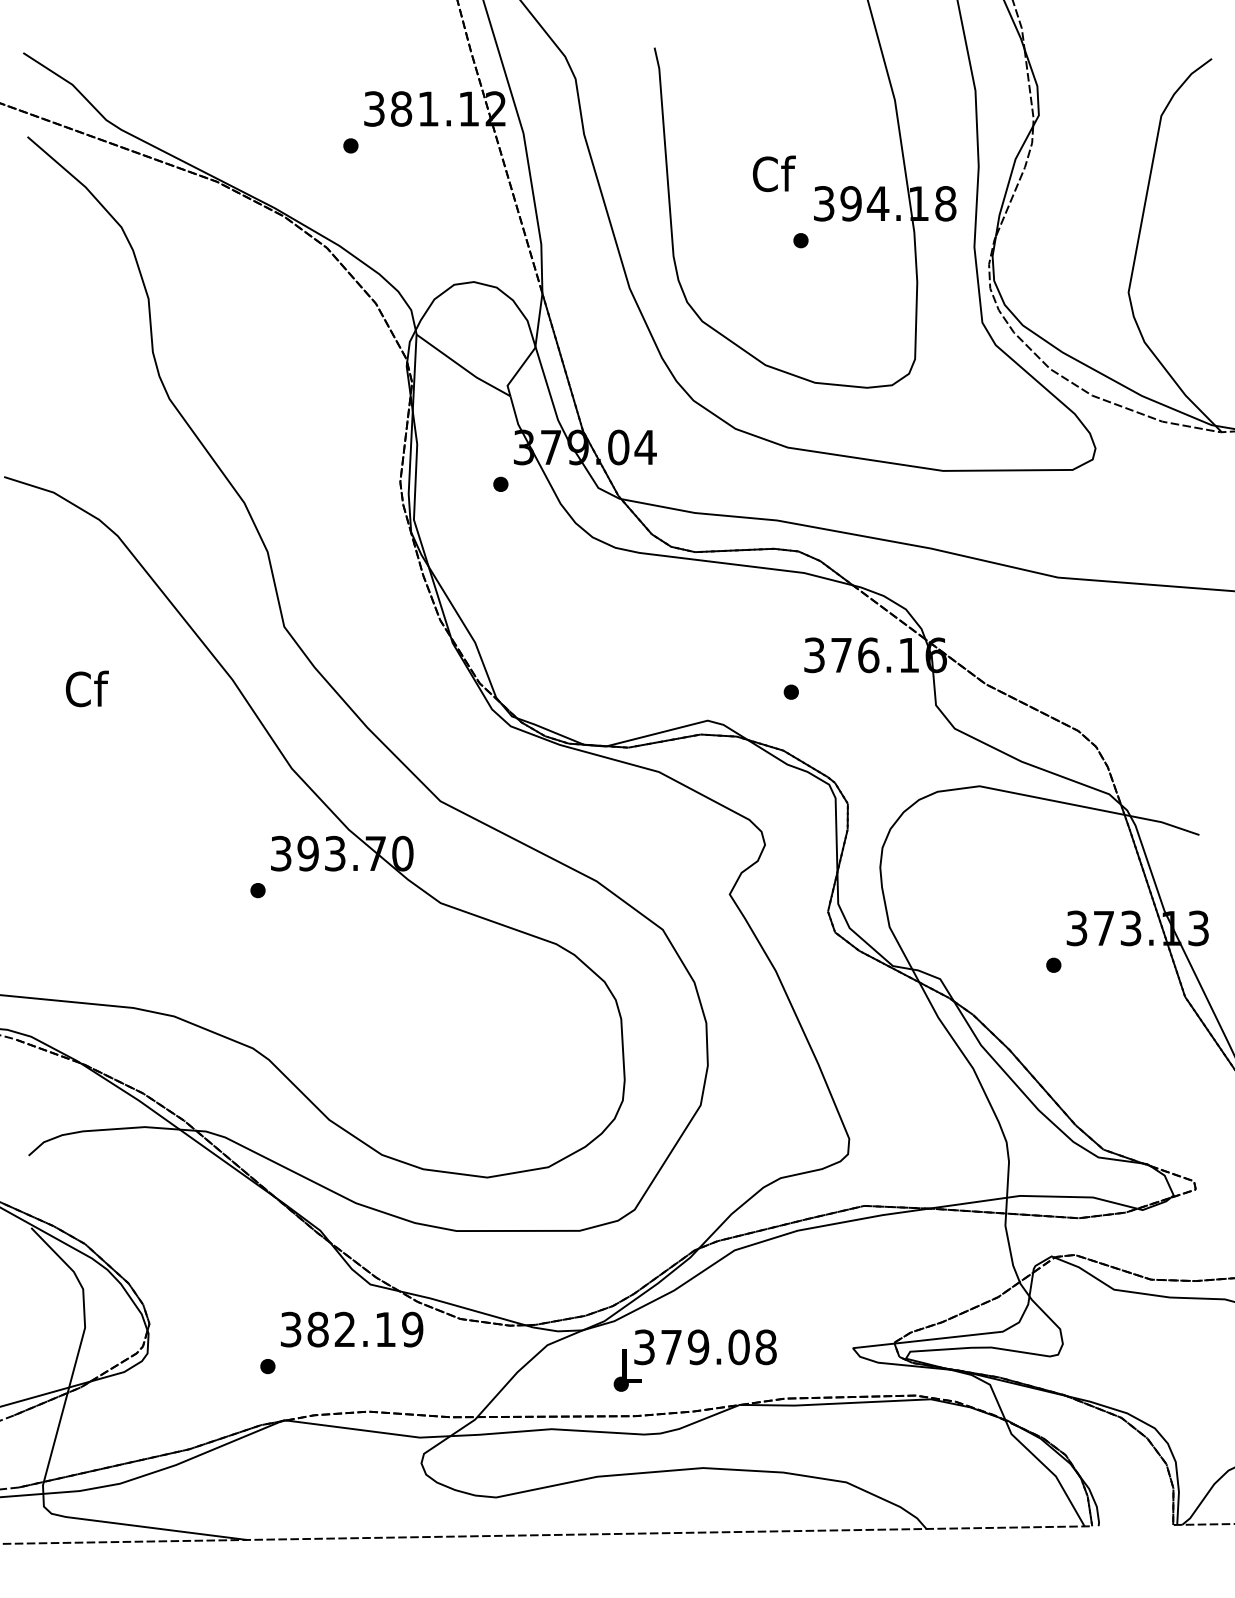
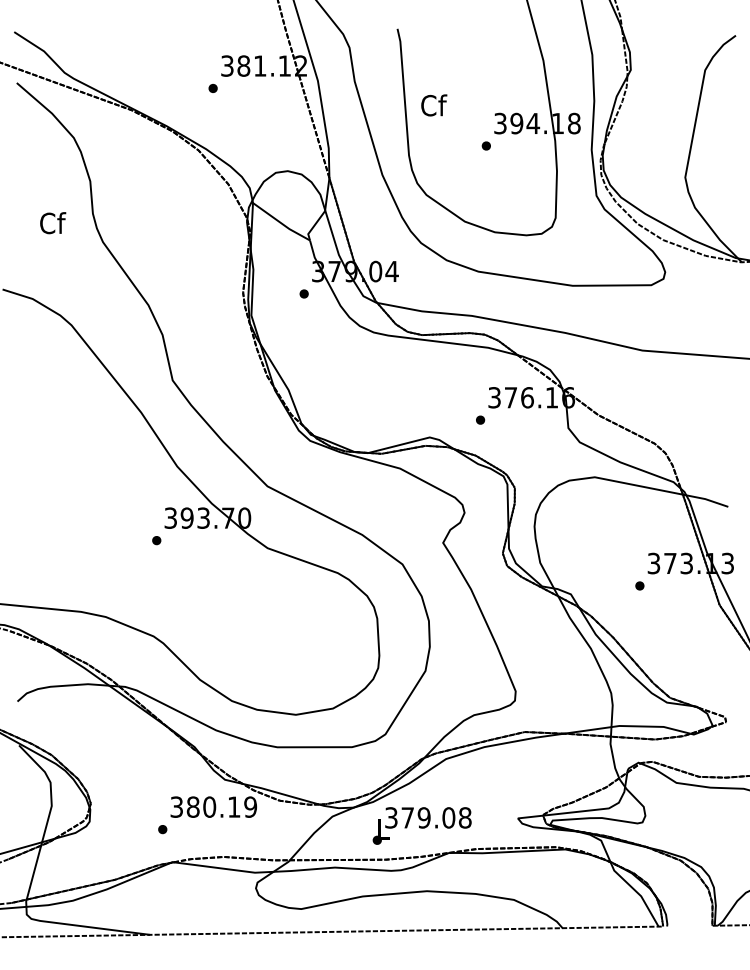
text: (774, 173) -> (434, 105), moved
text: (87, 689) -> (53, 223), moved
text: (344, 1328) -> (209, 806), 382.19 -> 380.19

